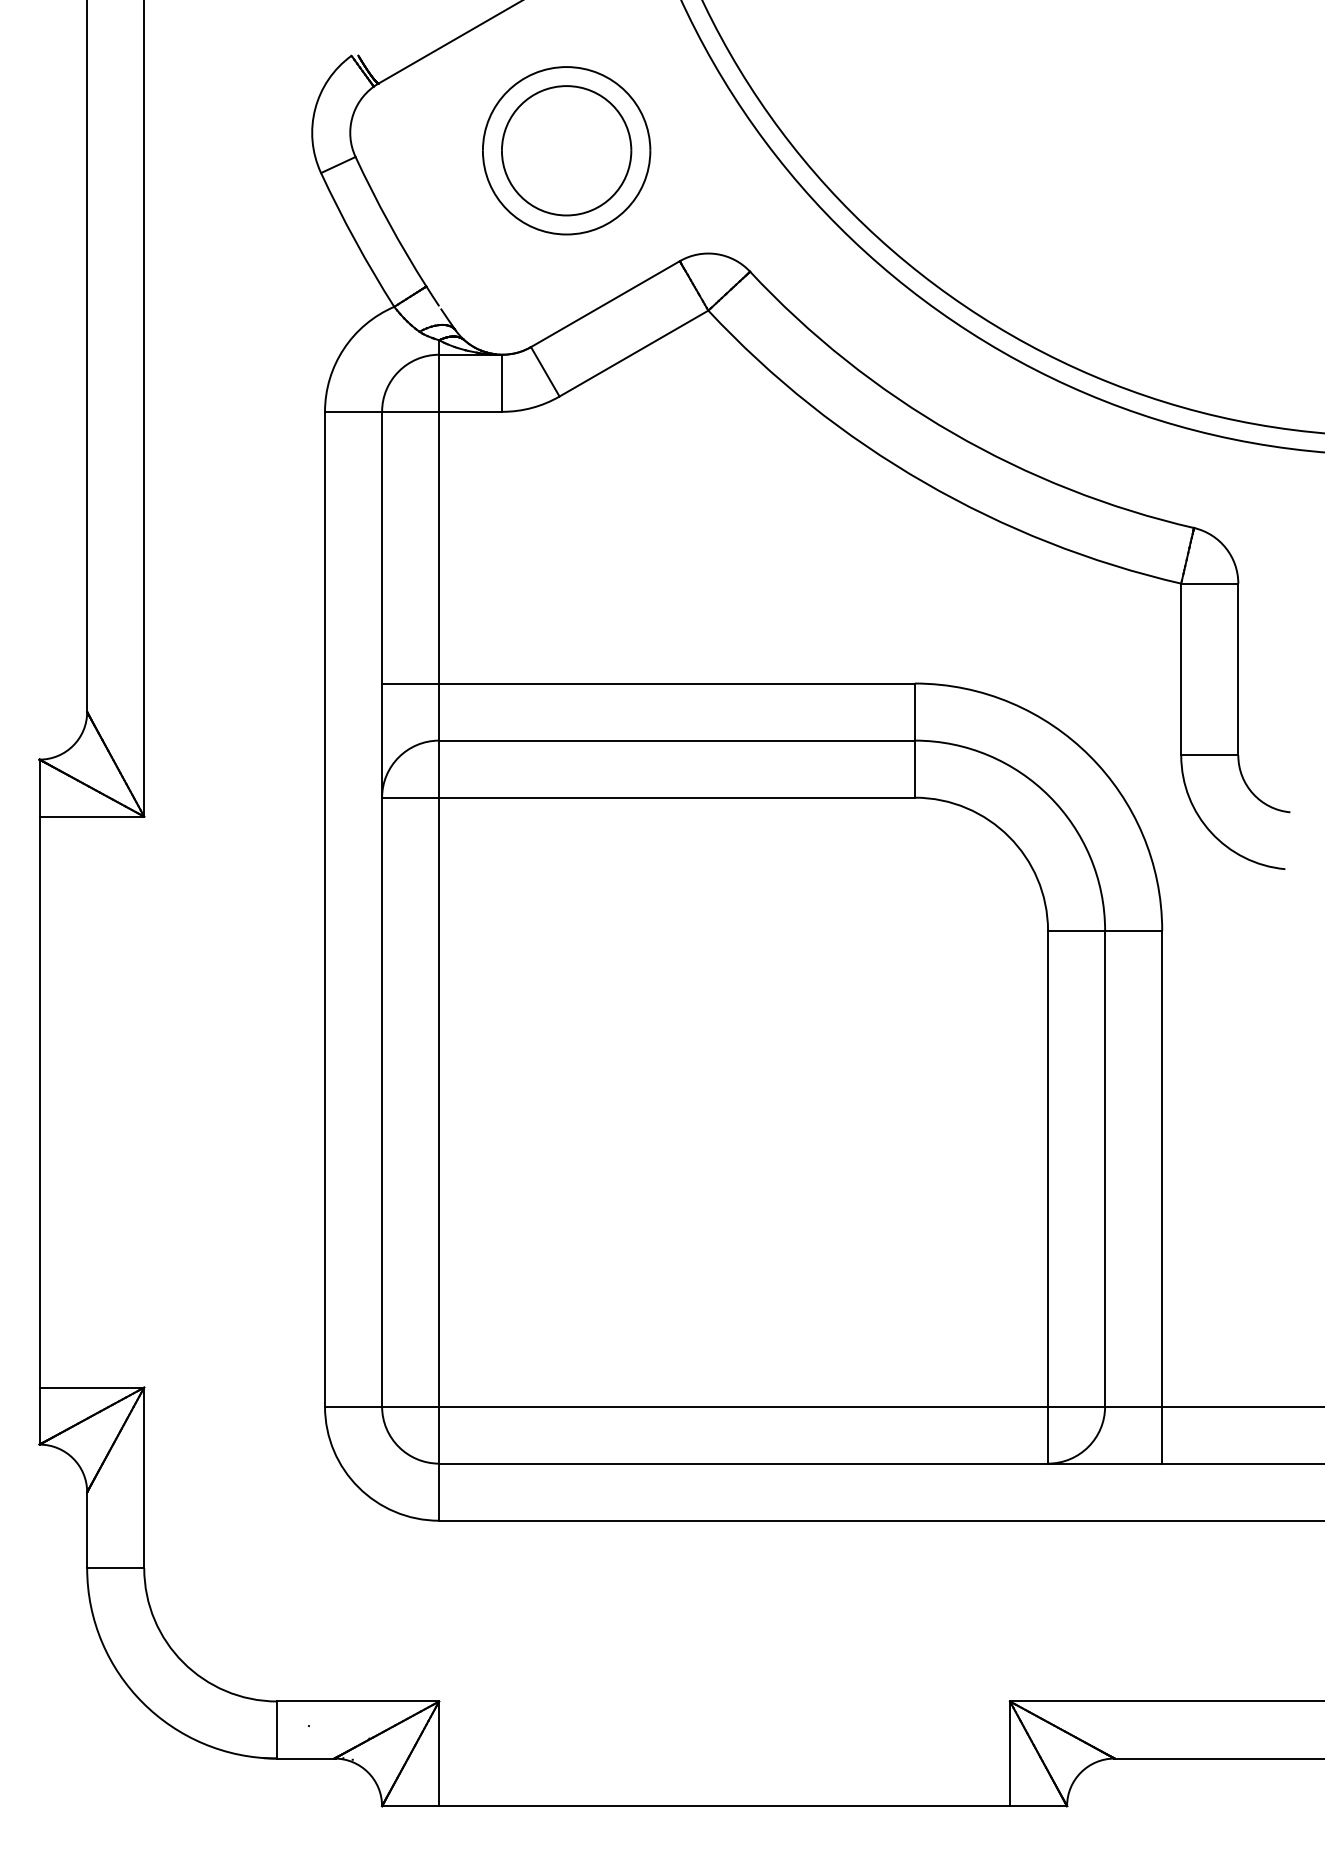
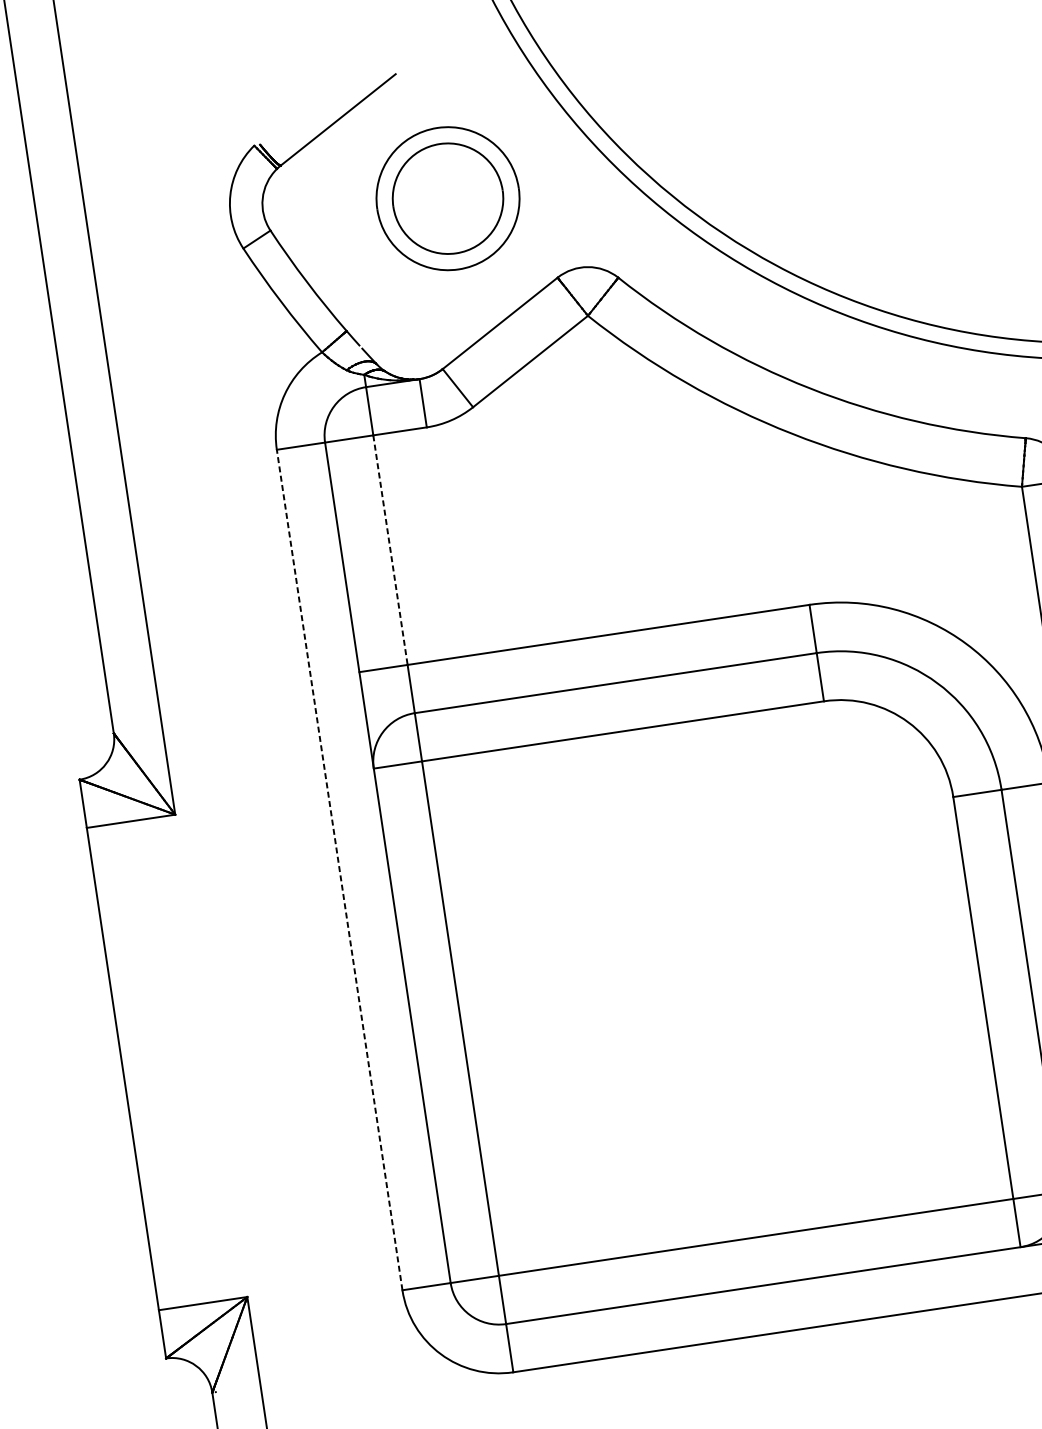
line: (439, 547) -> (390, 549), solid -> dashed
line: (325, 908) -> (339, 869), solid -> dashed

